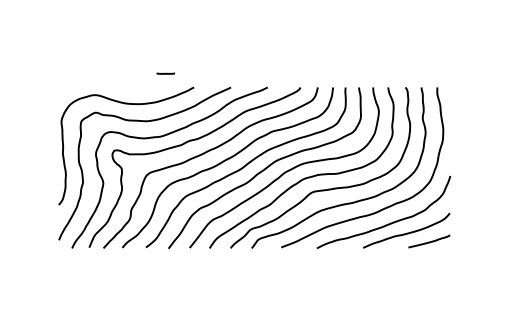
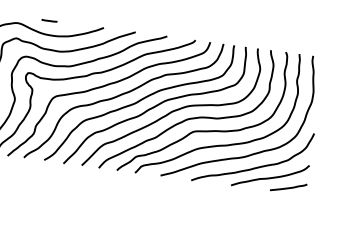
line: (165, 73) -> (49, 20), moved

